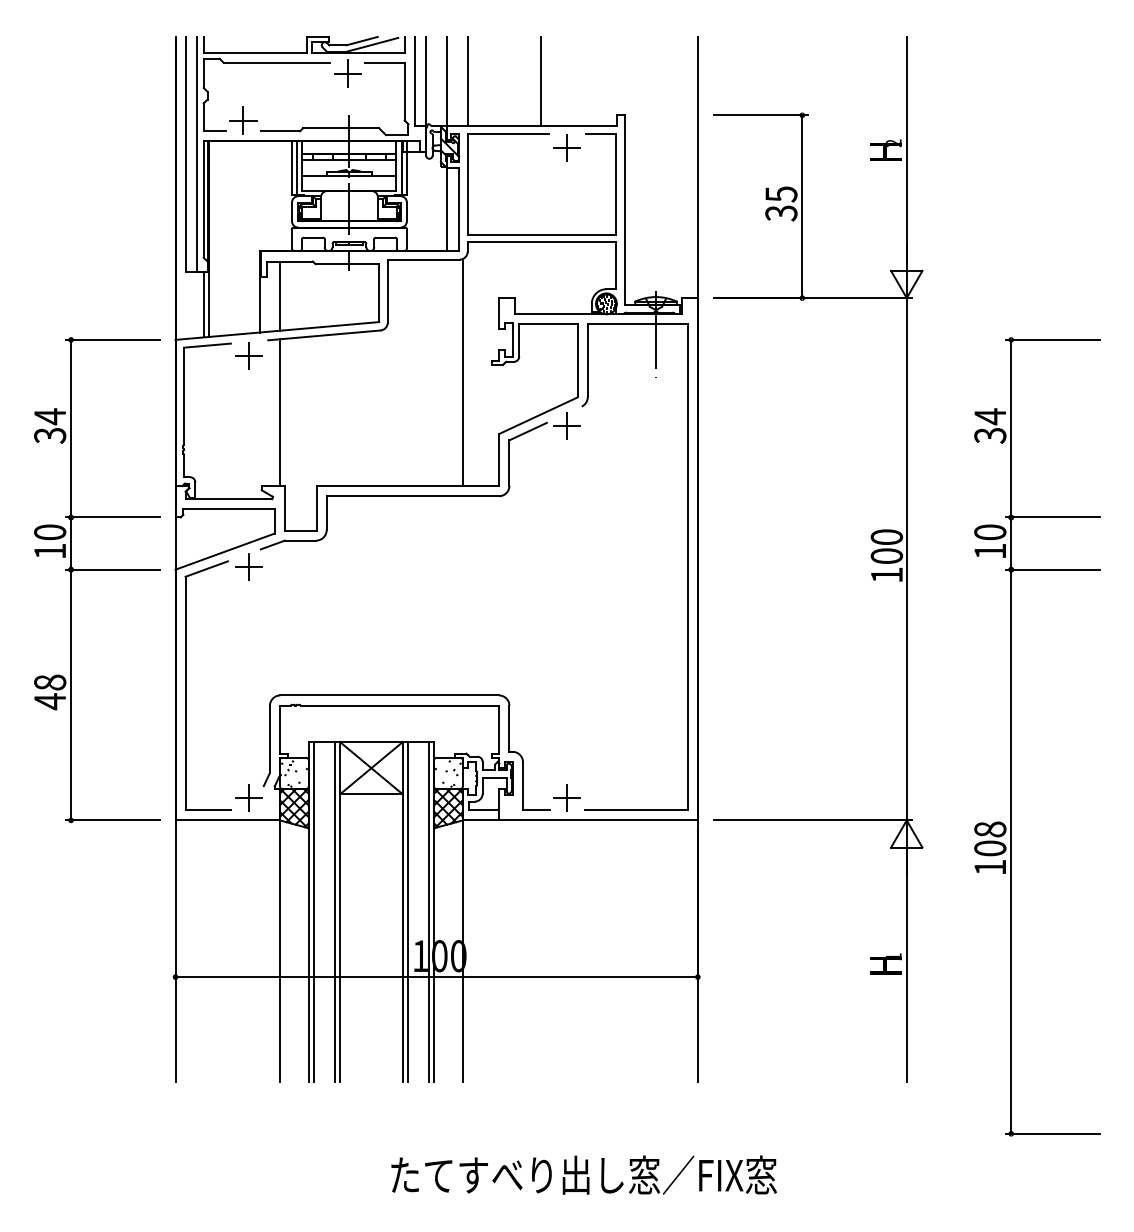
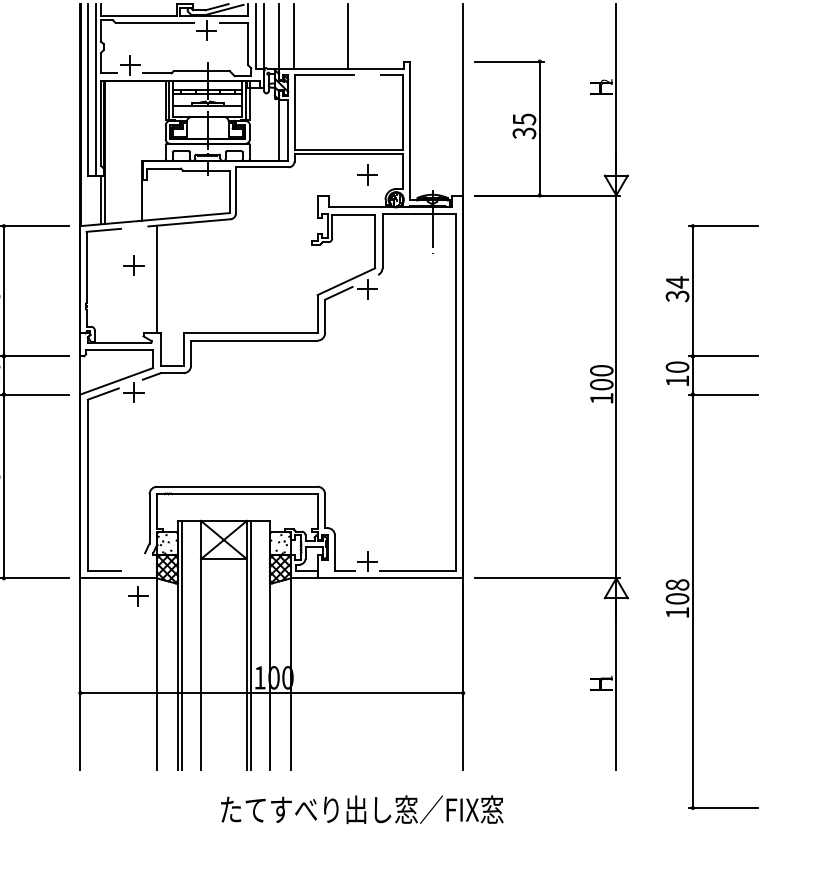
part: (566, 147) -> (366, 174), moved
line: (280, 295) -> (157, 193), removed
part: (248, 355) -> (133, 265), moved
line: (462, 372) -> (290, 250), removed
part: (248, 797) -> (138, 595), moved
line: (334, 911) -> (196, 645), removed
line: (428, 911) -> (265, 645), removed
text: (583, 1174) -> (361, 809), moved

